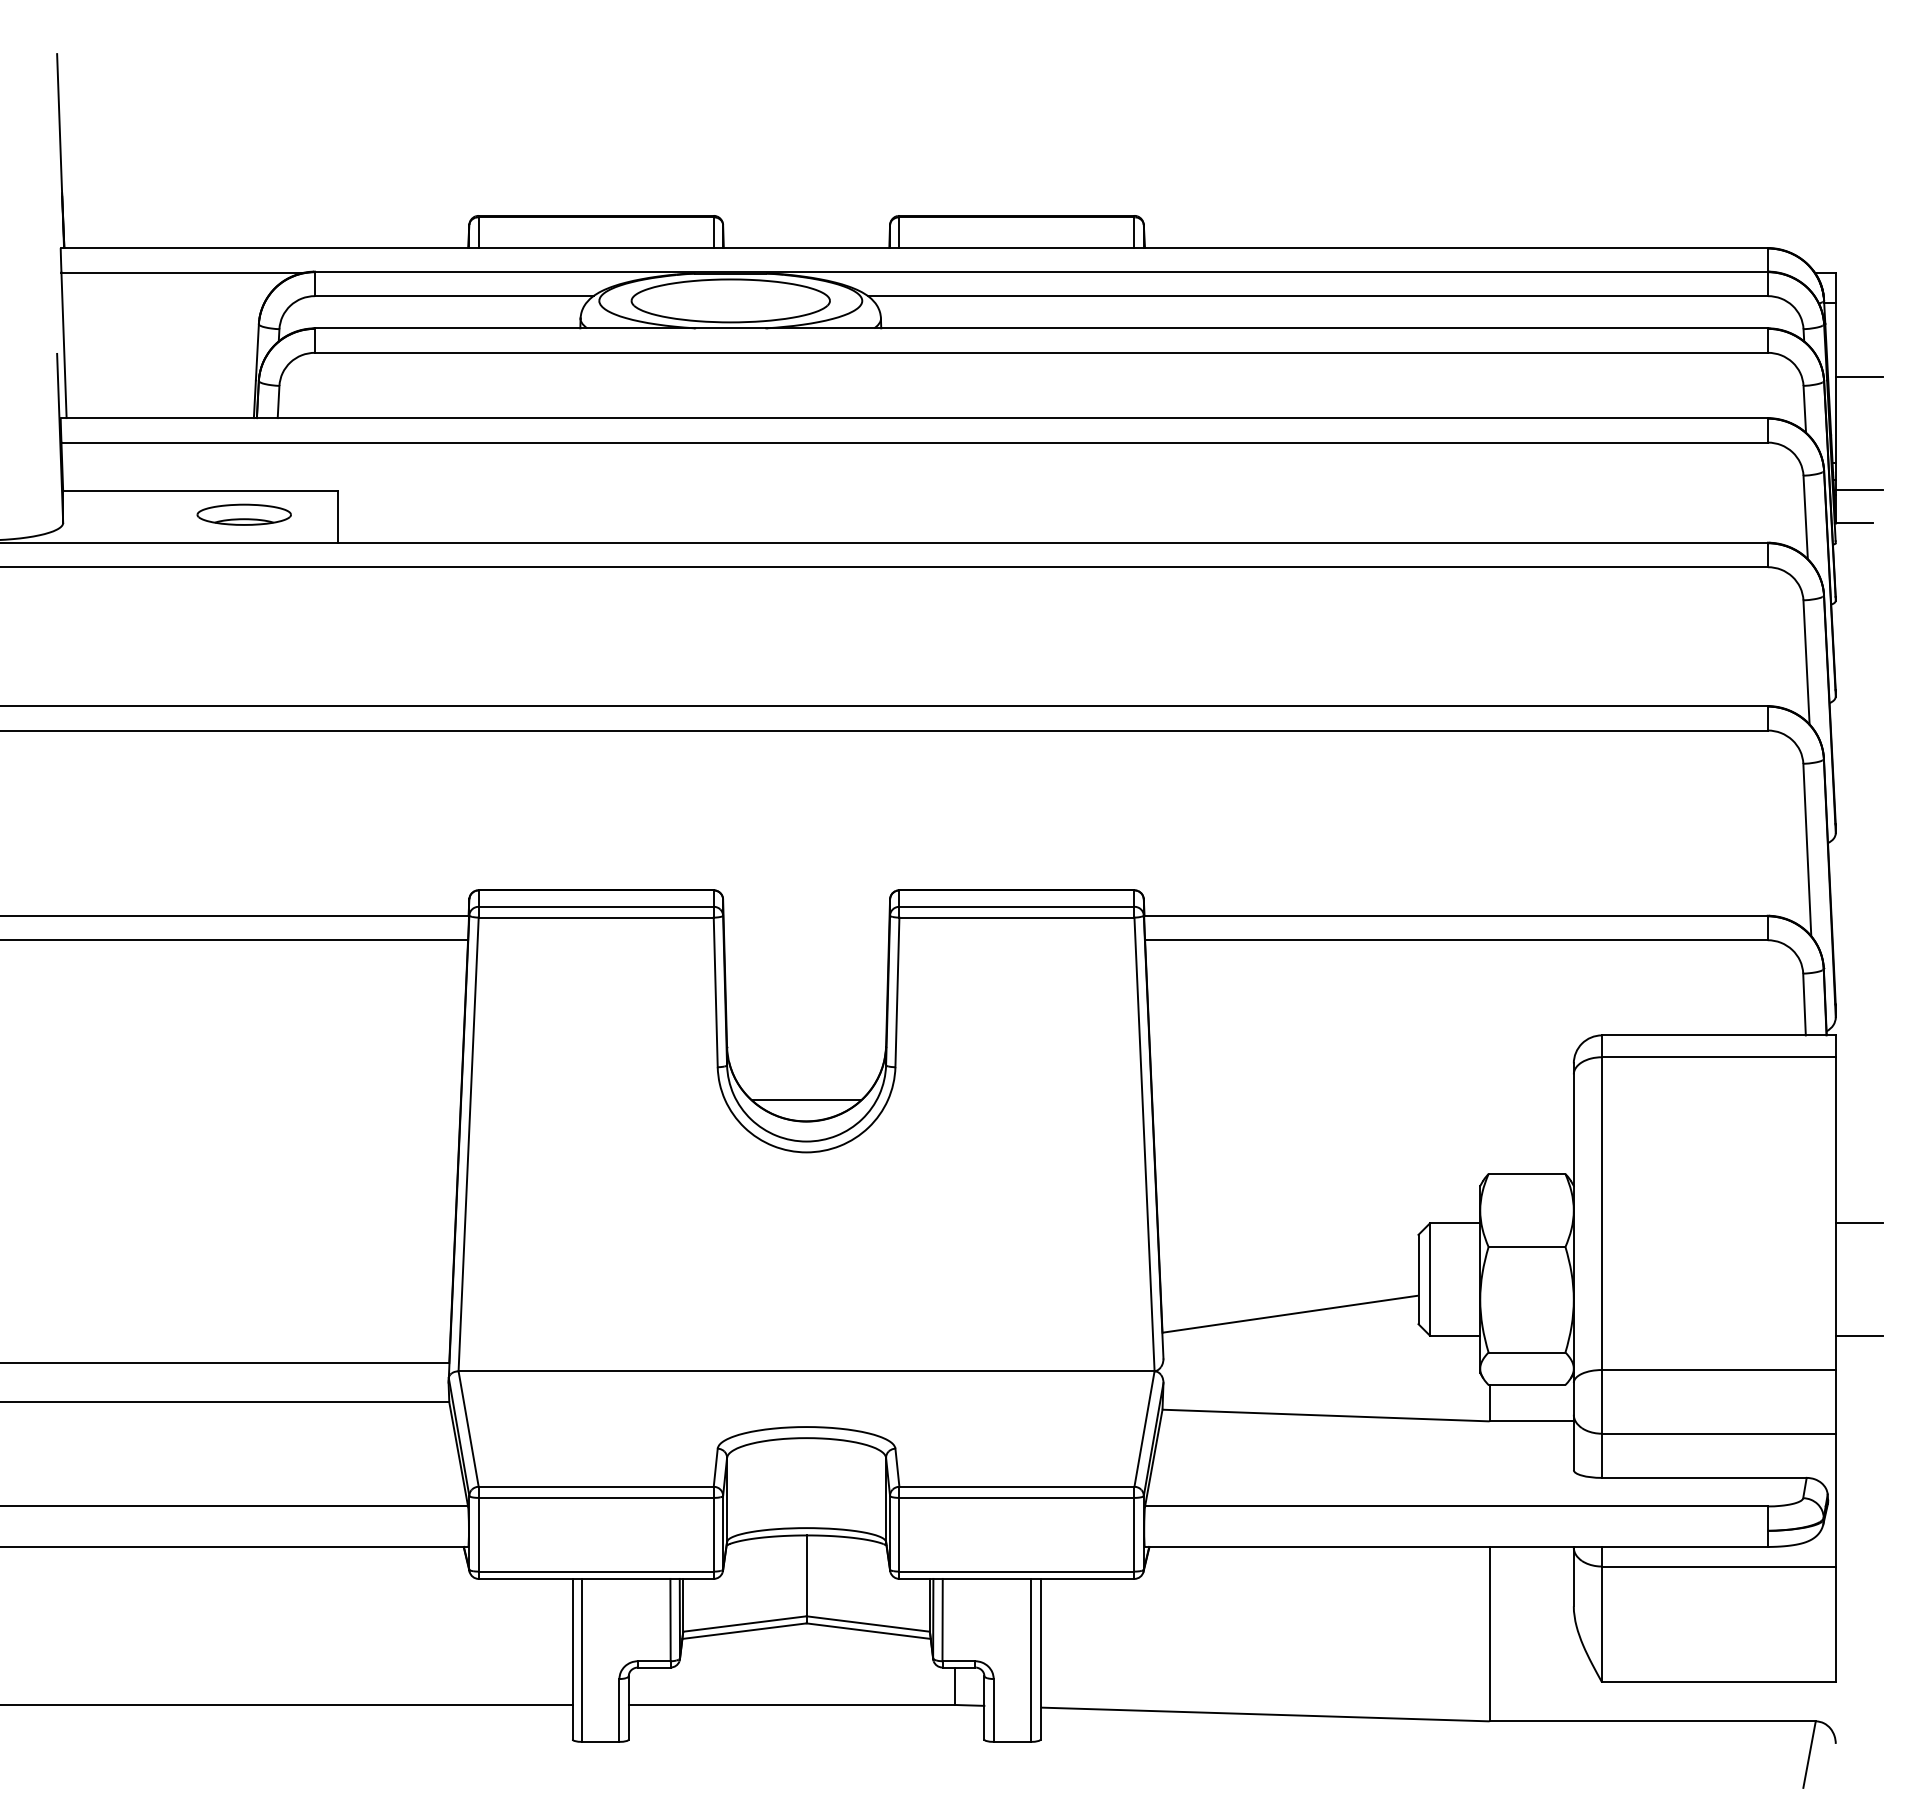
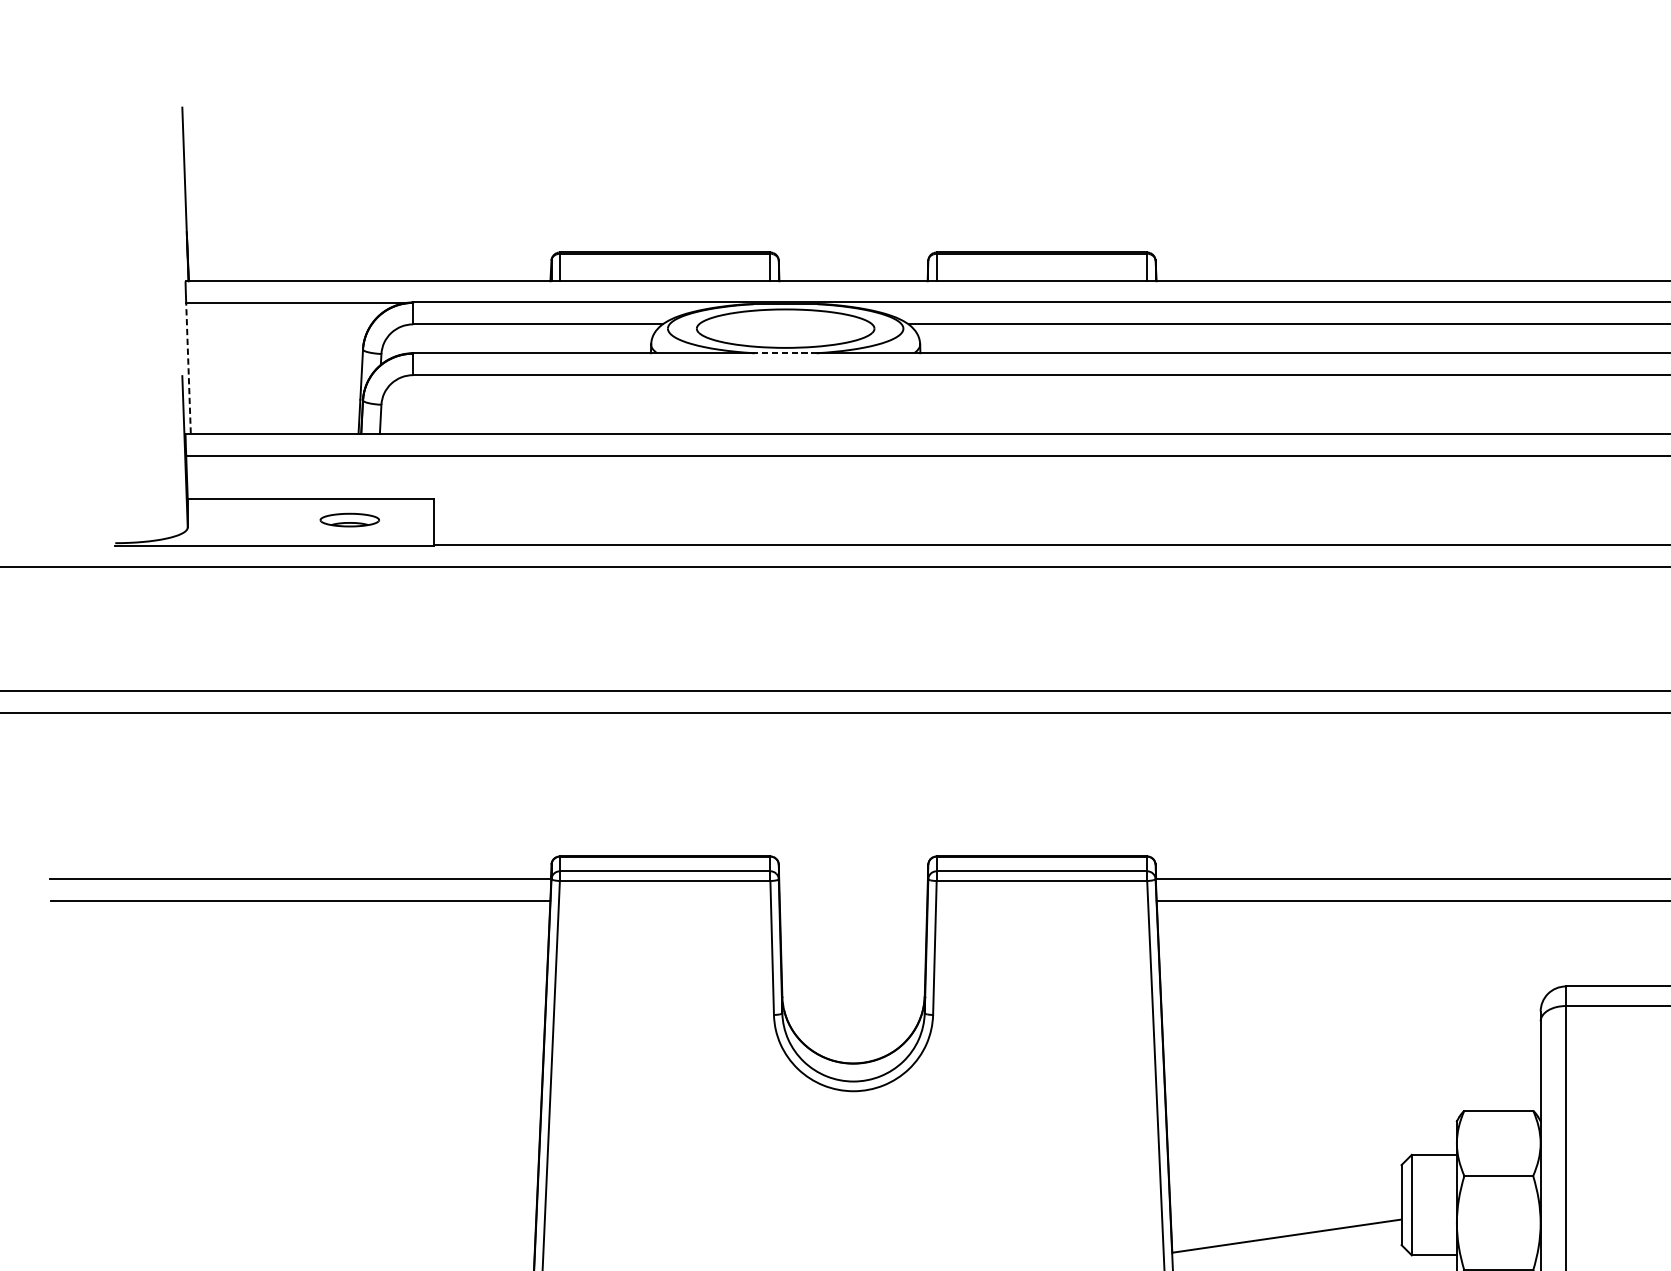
line: (730, 328) -> (785, 353), solid -> dashed
line: (64, 345) -> (188, 368), solid -> dashed
part: (243, 514) -> (349, 519), size x0.7
line: (806, 1100) -> (853, 1044), removed

